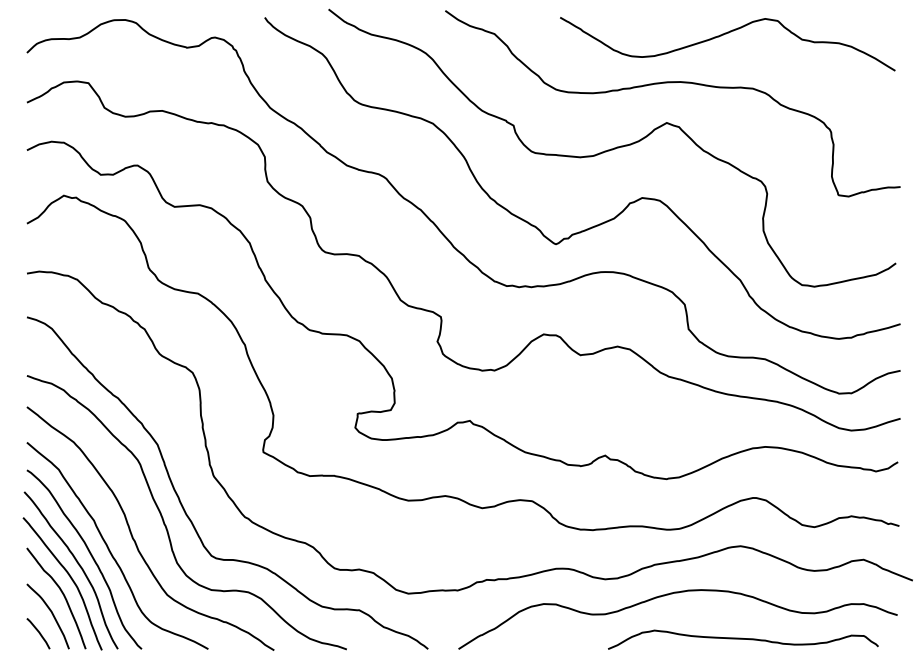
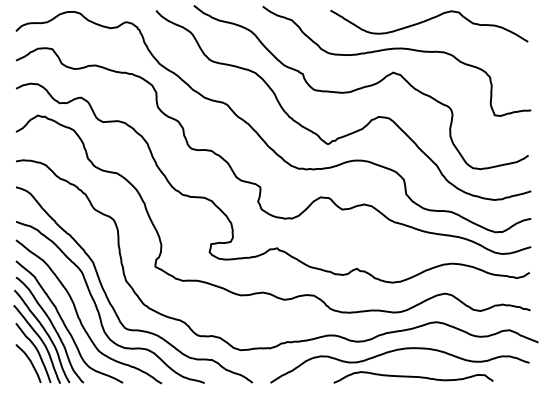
line: (37, 633) -> (22, 373), removed
curve: (743, 639) -> (413, 377), moved

